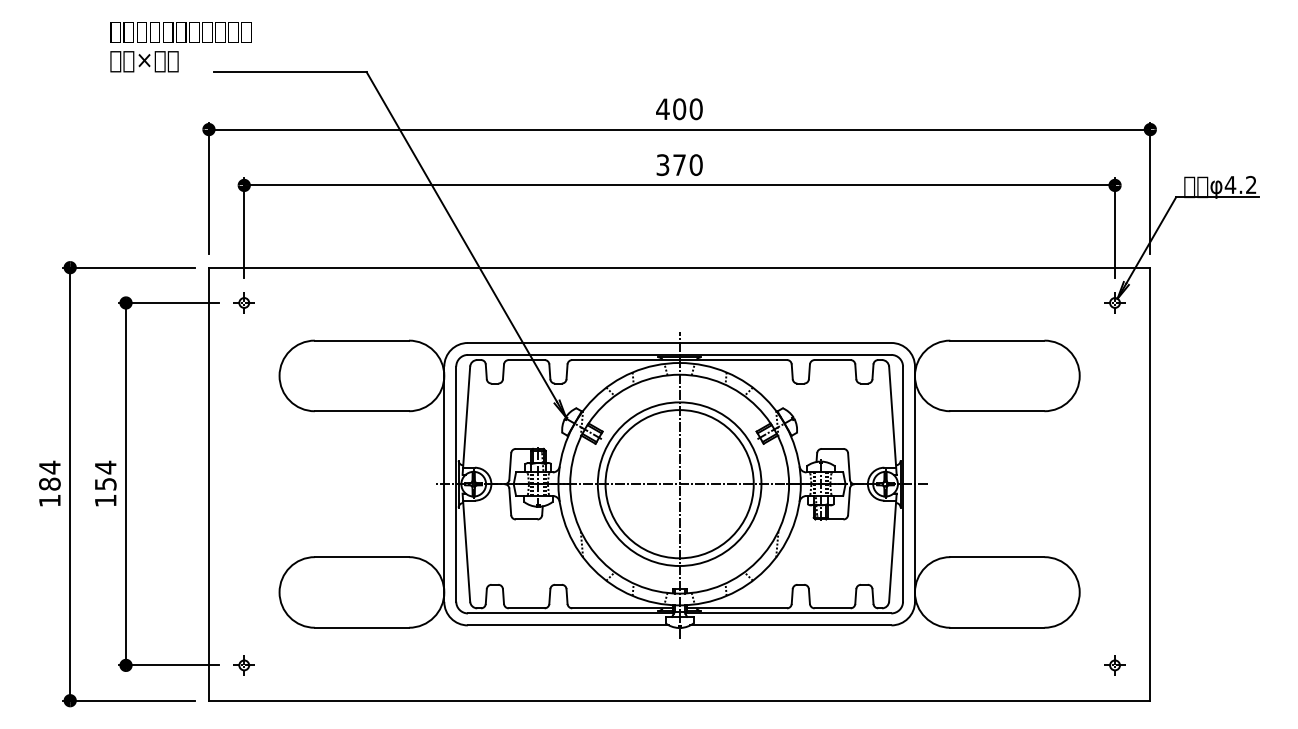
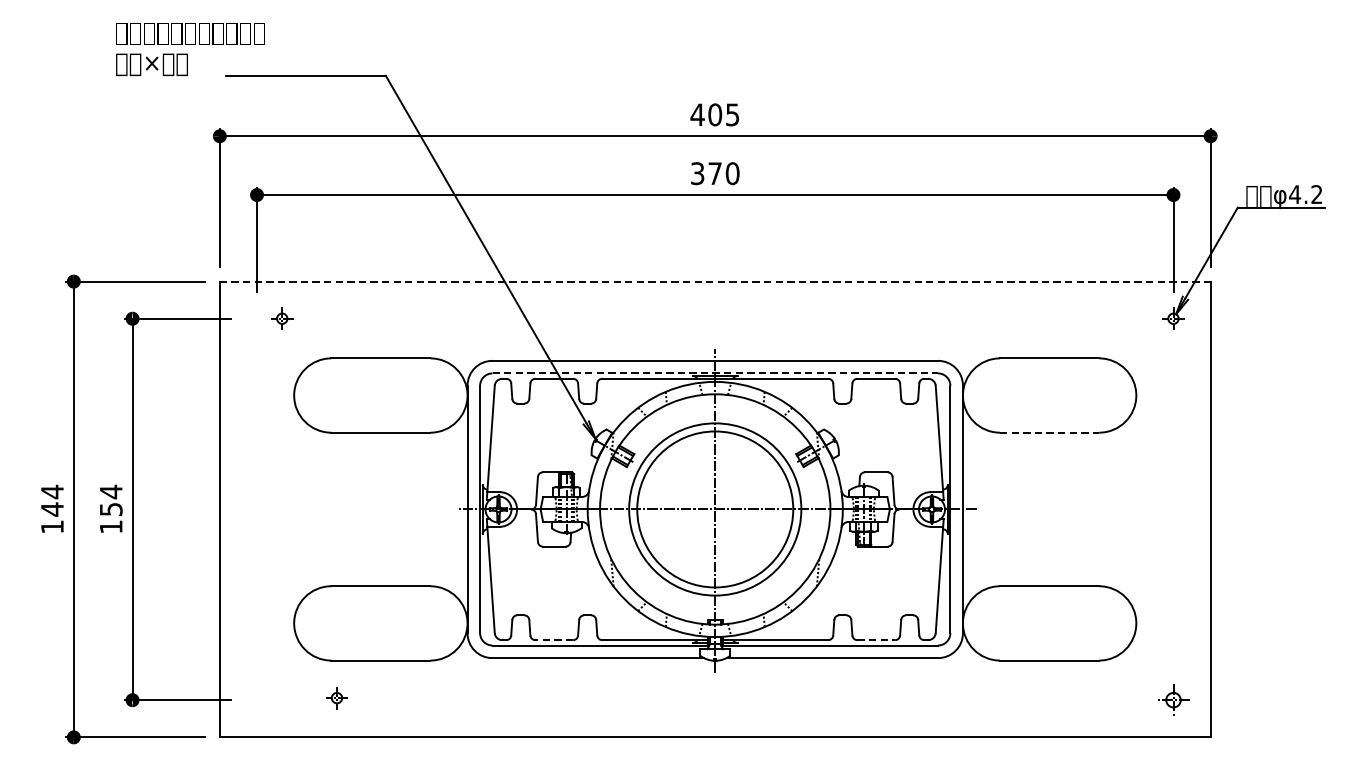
text: (695, 109) -> (731, 115), 400 -> 405
line: (679, 267) -> (715, 281), solid -> dashed
part: (243, 302) -> (281, 318), moved
line: (679, 354) -> (715, 372), solid -> dashed
line: (997, 411) -> (1049, 432), solid -> dashed
text: (49, 484) -> (52, 509), 184 -> 144
line: (526, 608) -> (554, 640), solid -> dashed
line: (832, 608) -> (876, 640), solid -> dashed
part: (243, 665) -> (336, 698), moved
part: (1114, 665) -> (1172, 700), size x1.4

